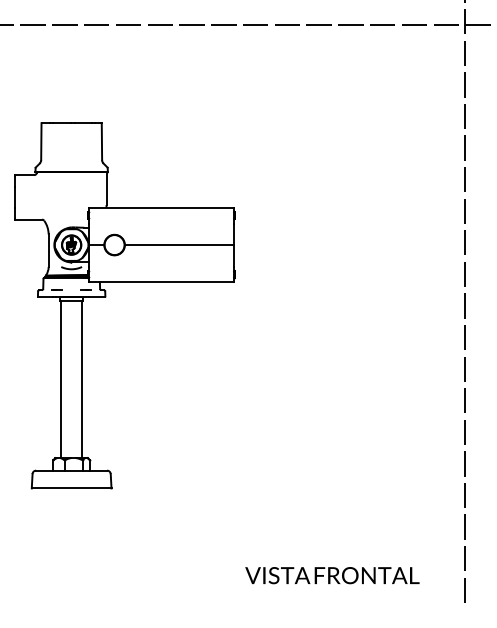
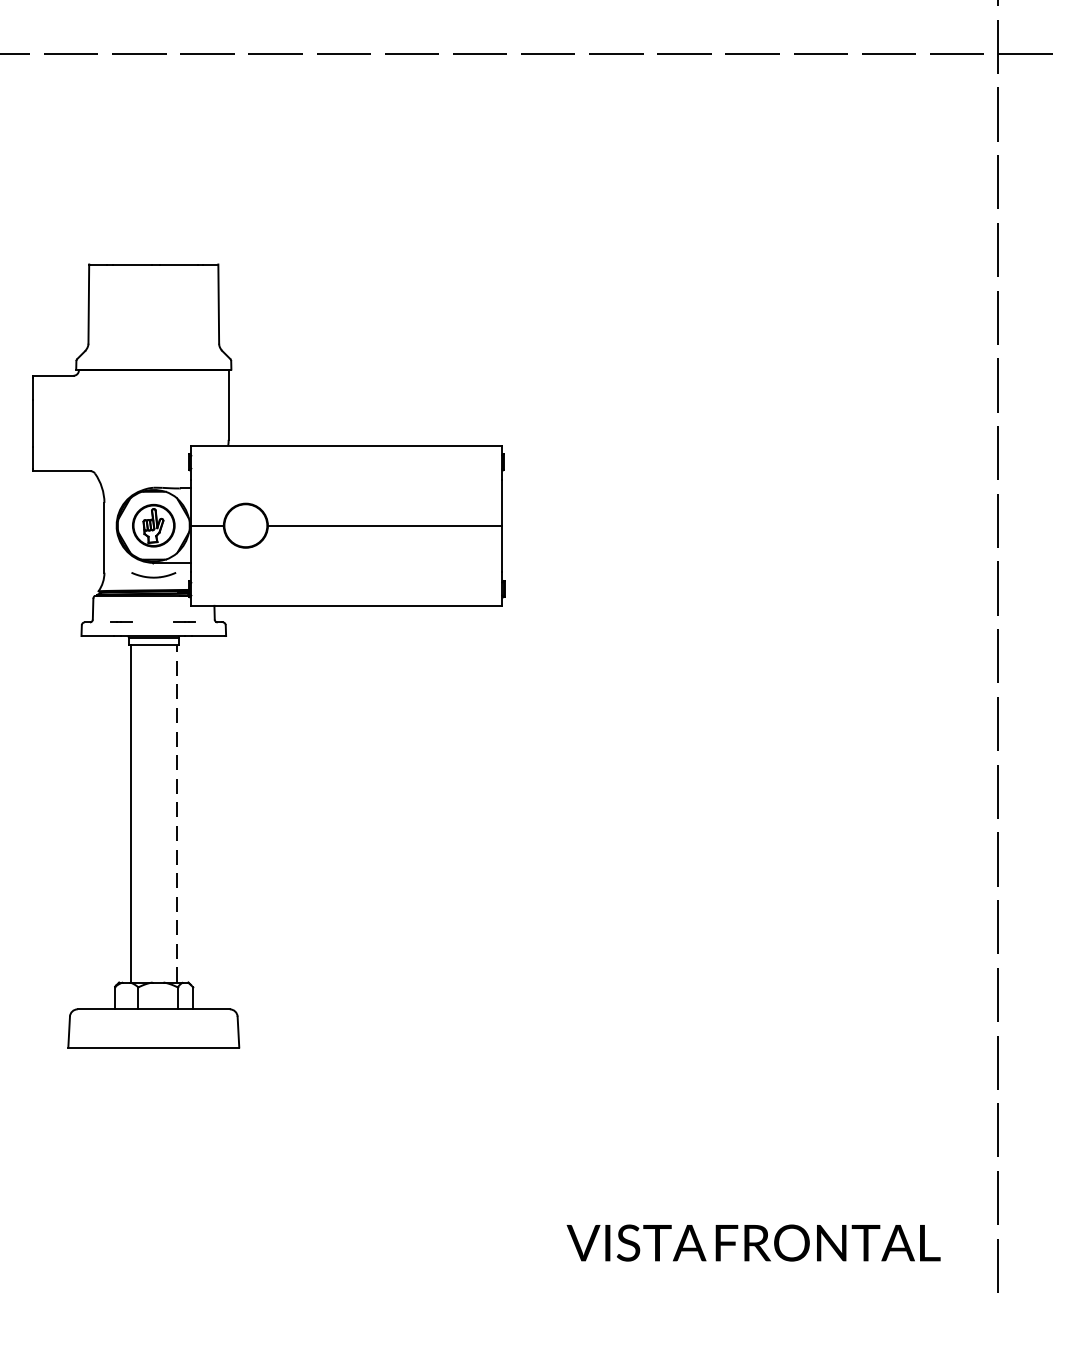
line: (82, 379) -> (177, 813), solid -> dashed
text: (332, 575) -> (753, 1242), moved

